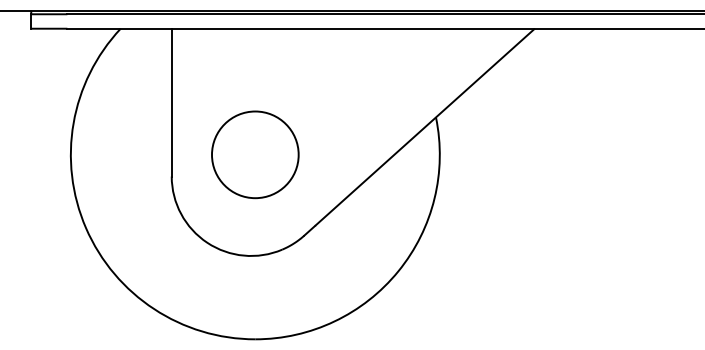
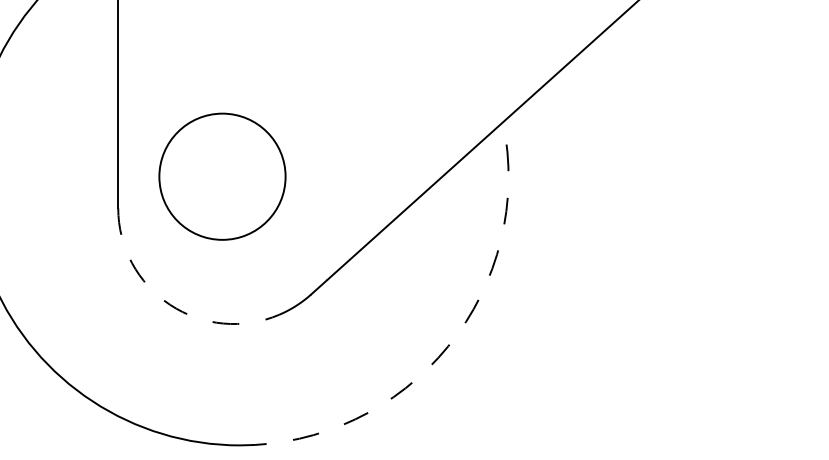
circle: (255, 154) -> (222, 176), moved
arc: (207, 242) -> (170, 304), solid -> dashed
arc: (398, 271) -> (448, 346), solid -> dashed

